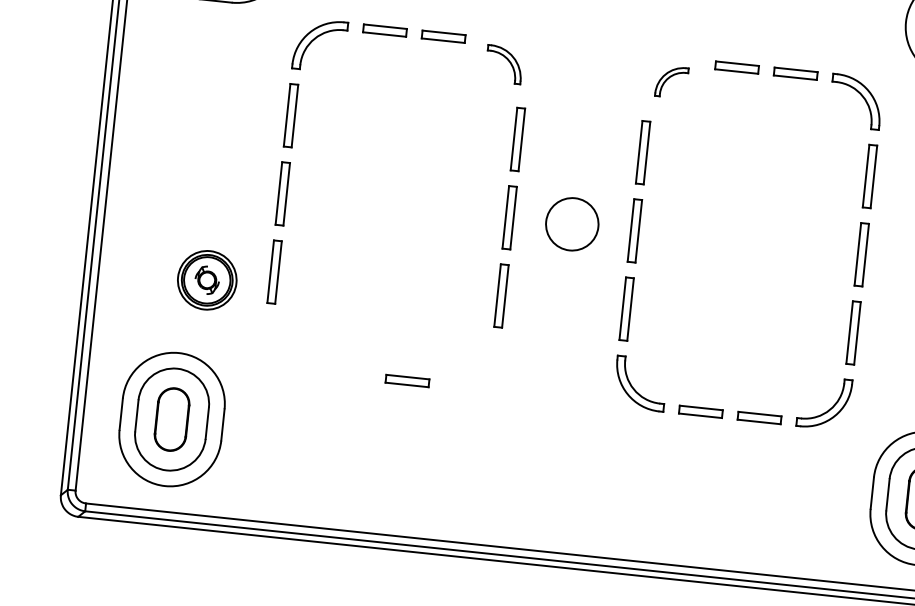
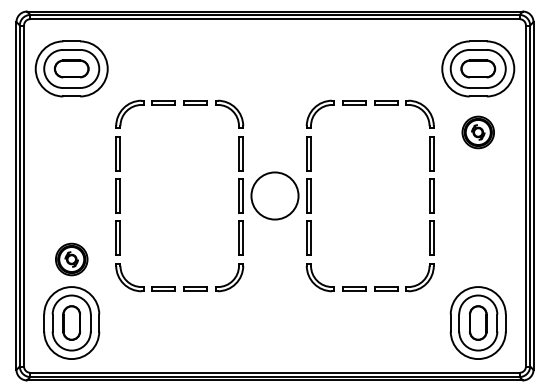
part: (504, 63) -> (229, 113), size x1.43
part: (670, 80) -> (319, 113), size x1.67
circle: (571, 223) -> (274, 195), size x1.67
part: (206, 280) -> (71, 259), moved
part: (313, 366) -> (144, 286), added
part: (472, 366) -> (229, 277), added

